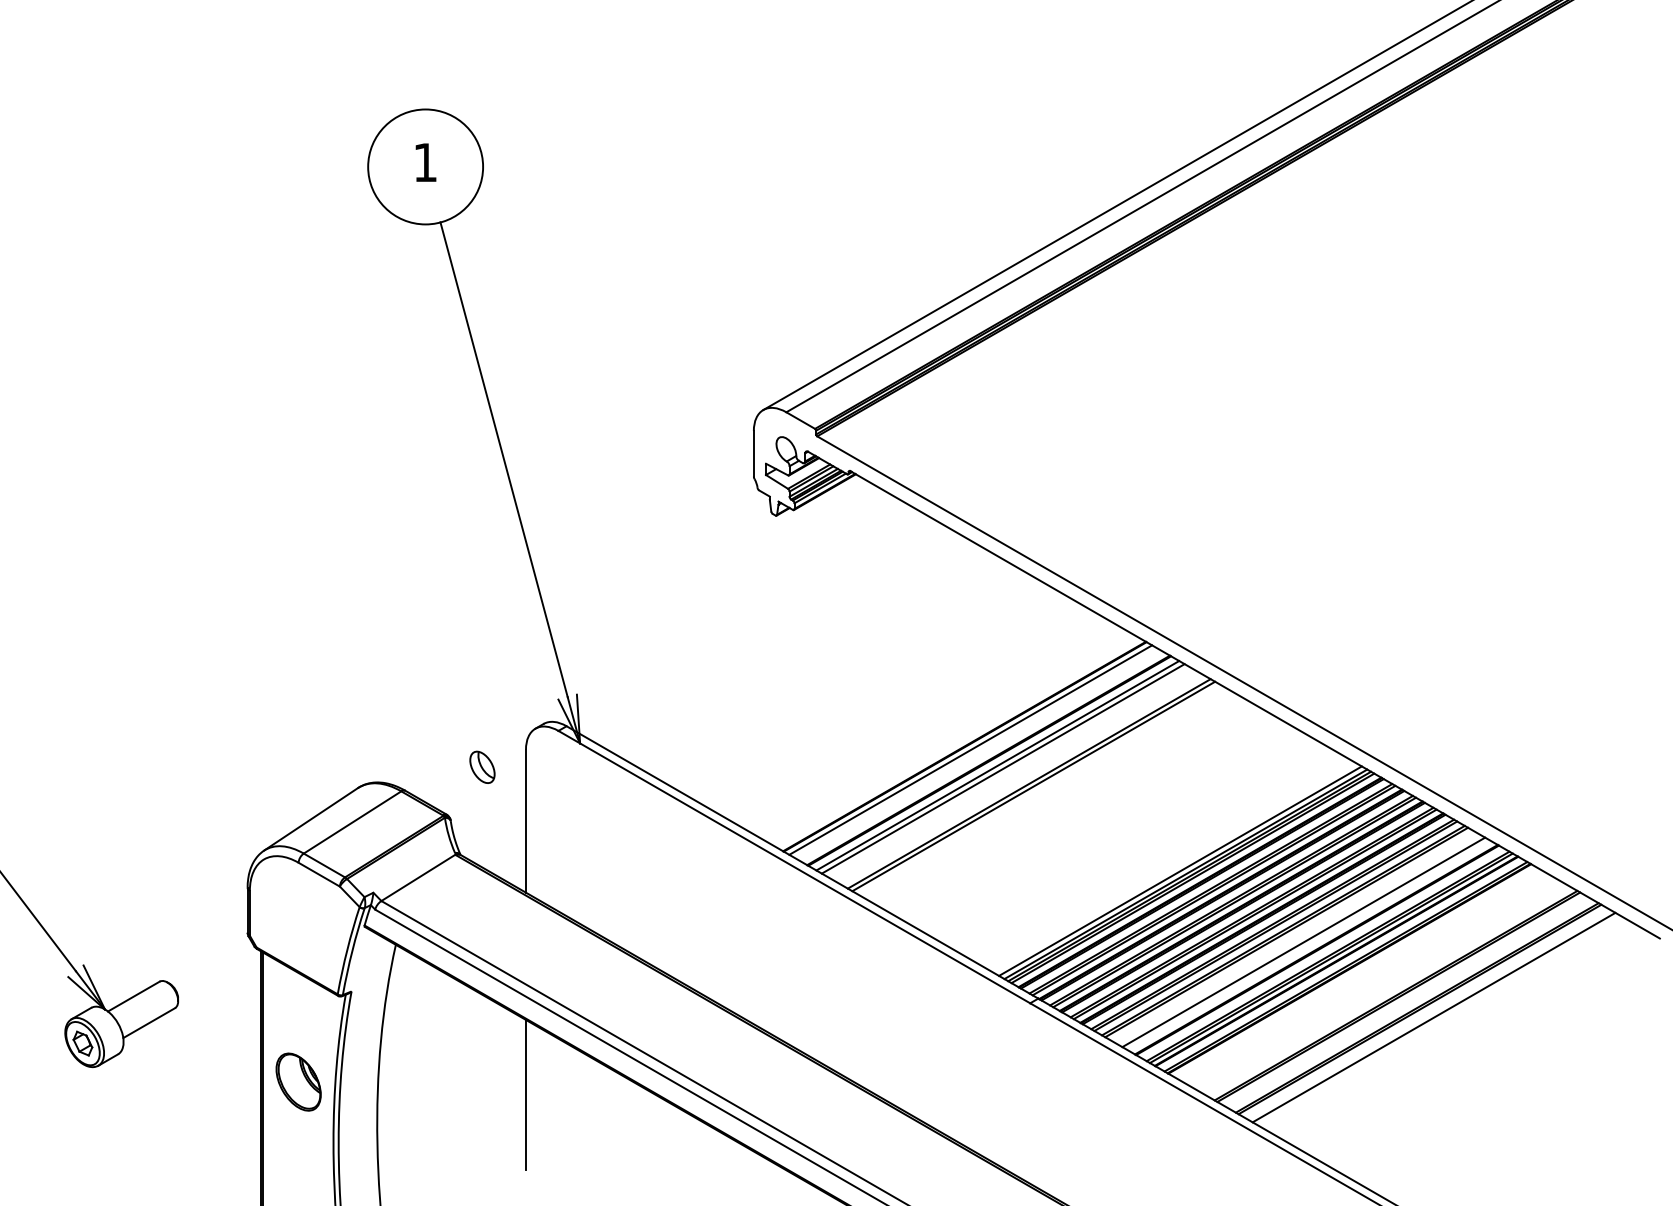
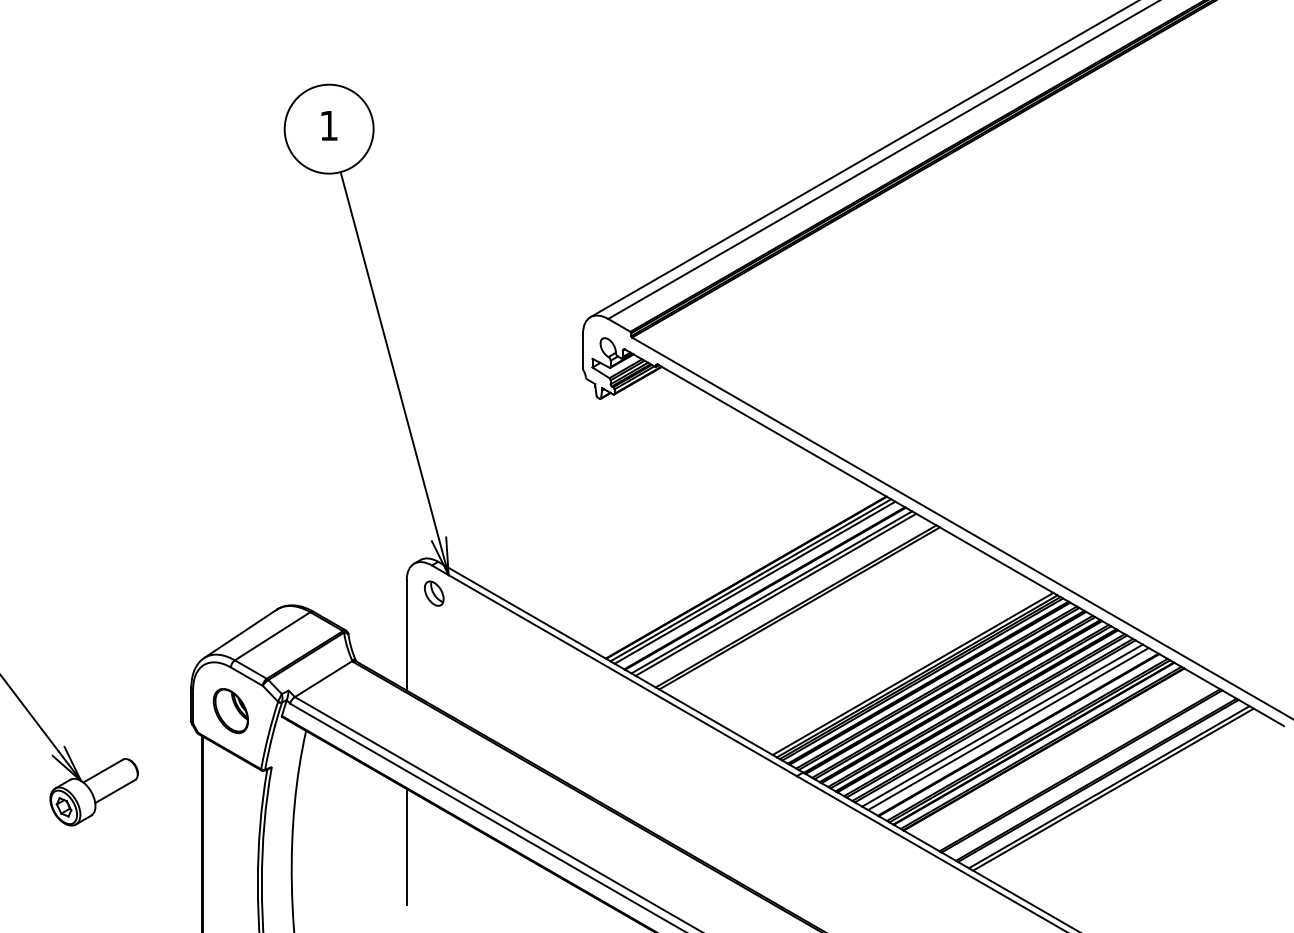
line: (975, 752) -> (754, 582), added
part: (482, 766) -> (434, 592), moved
line: (1295, 937) -> (1002, 725), added
line: (1439, 1020) -> (1113, 789), added
part: (298, 1081) -> (230, 710), moved

